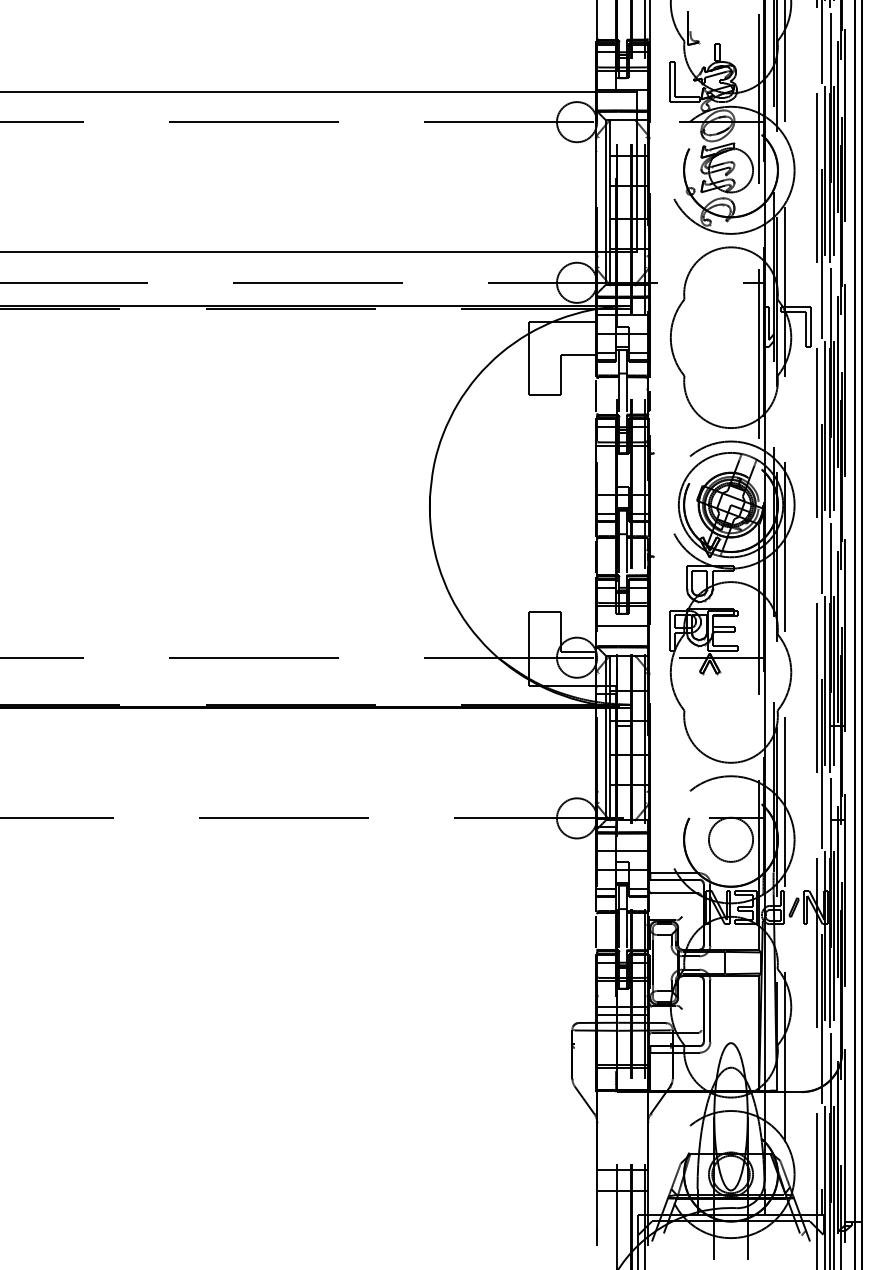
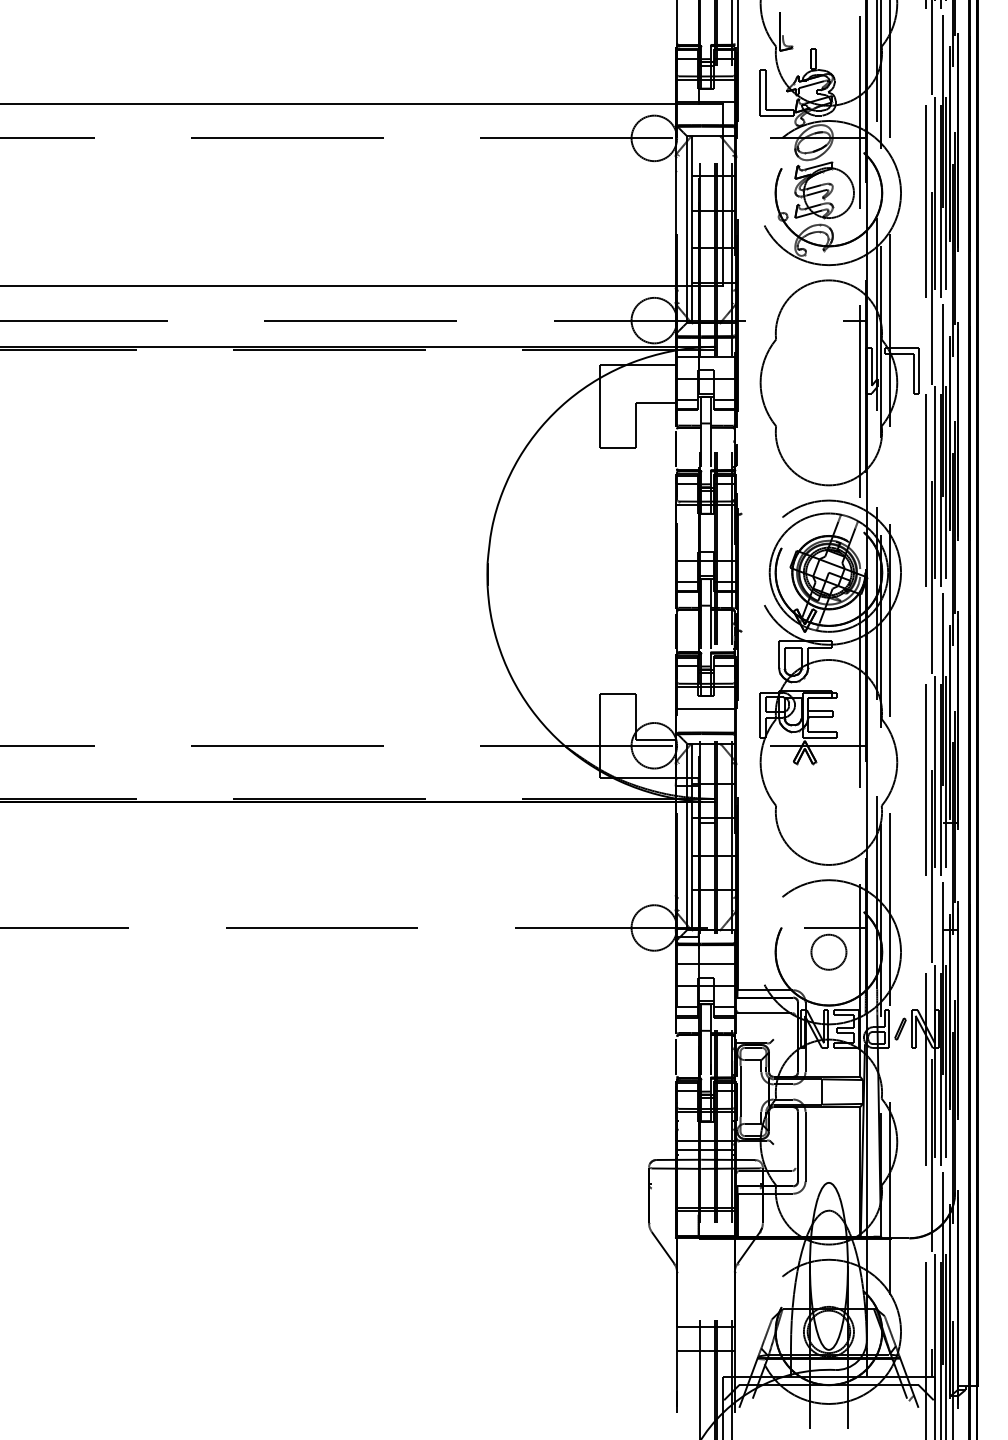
circle: (730, 840) -> (828, 952), size x0.7

